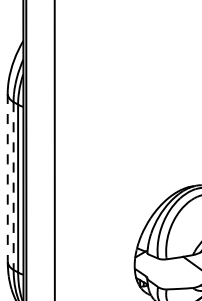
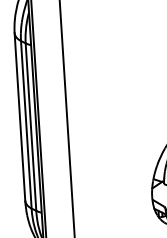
line: (7, 177) -> (19, 116), dashed -> solid
line: (13, 186) -> (26, 125), dashed -> solid

